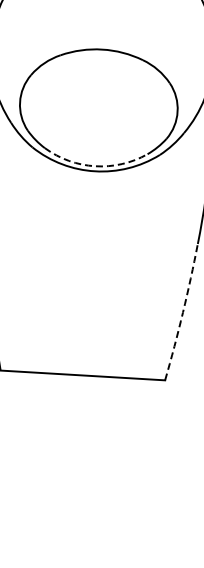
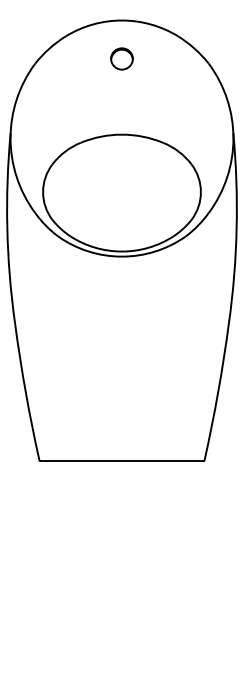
arc: (94, 166) -> (121, 251), dashed -> solid
arc: (183, 312) -> (218, 392), dashed -> solid

